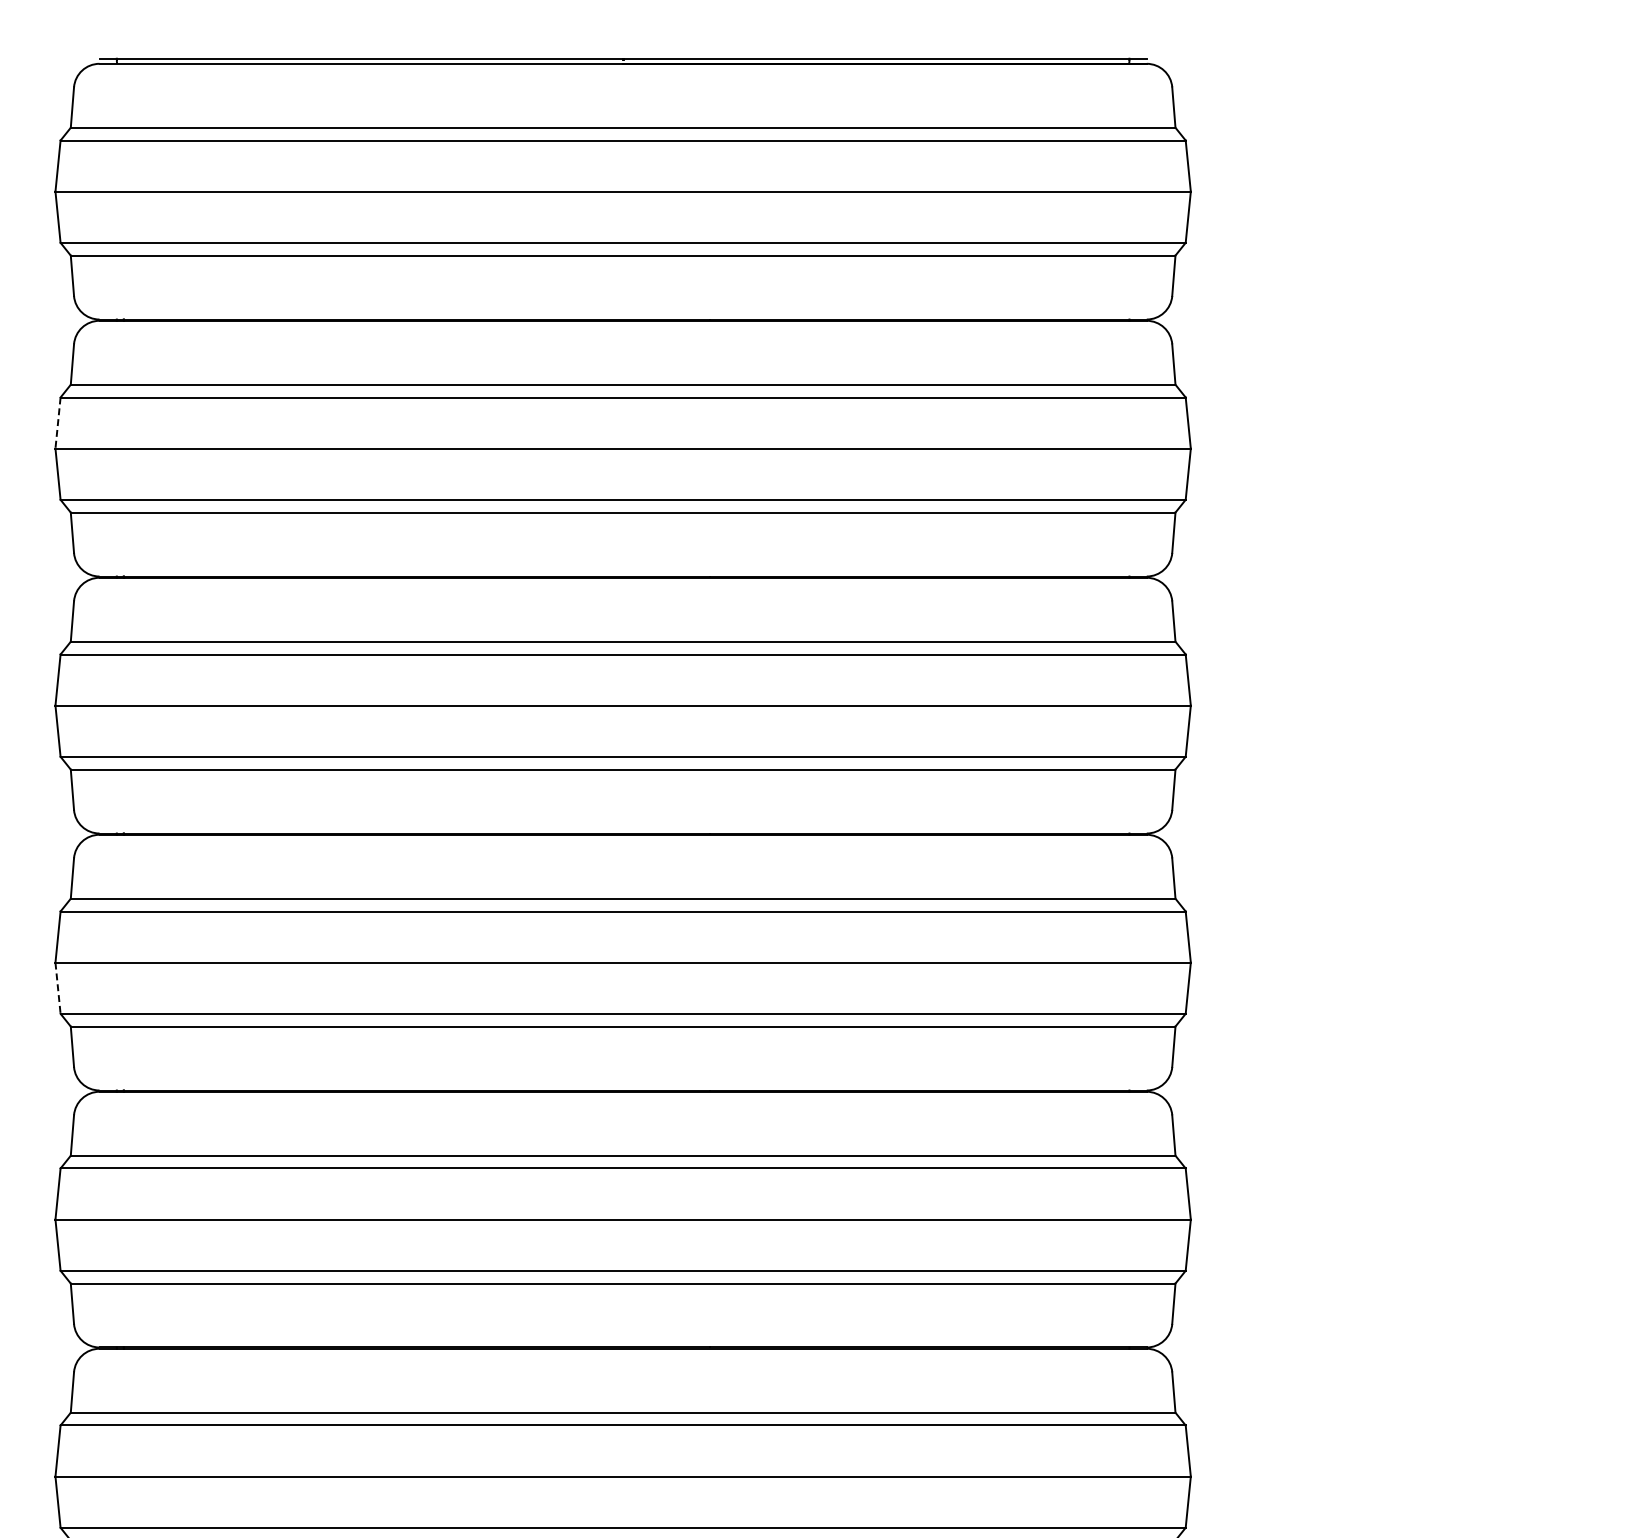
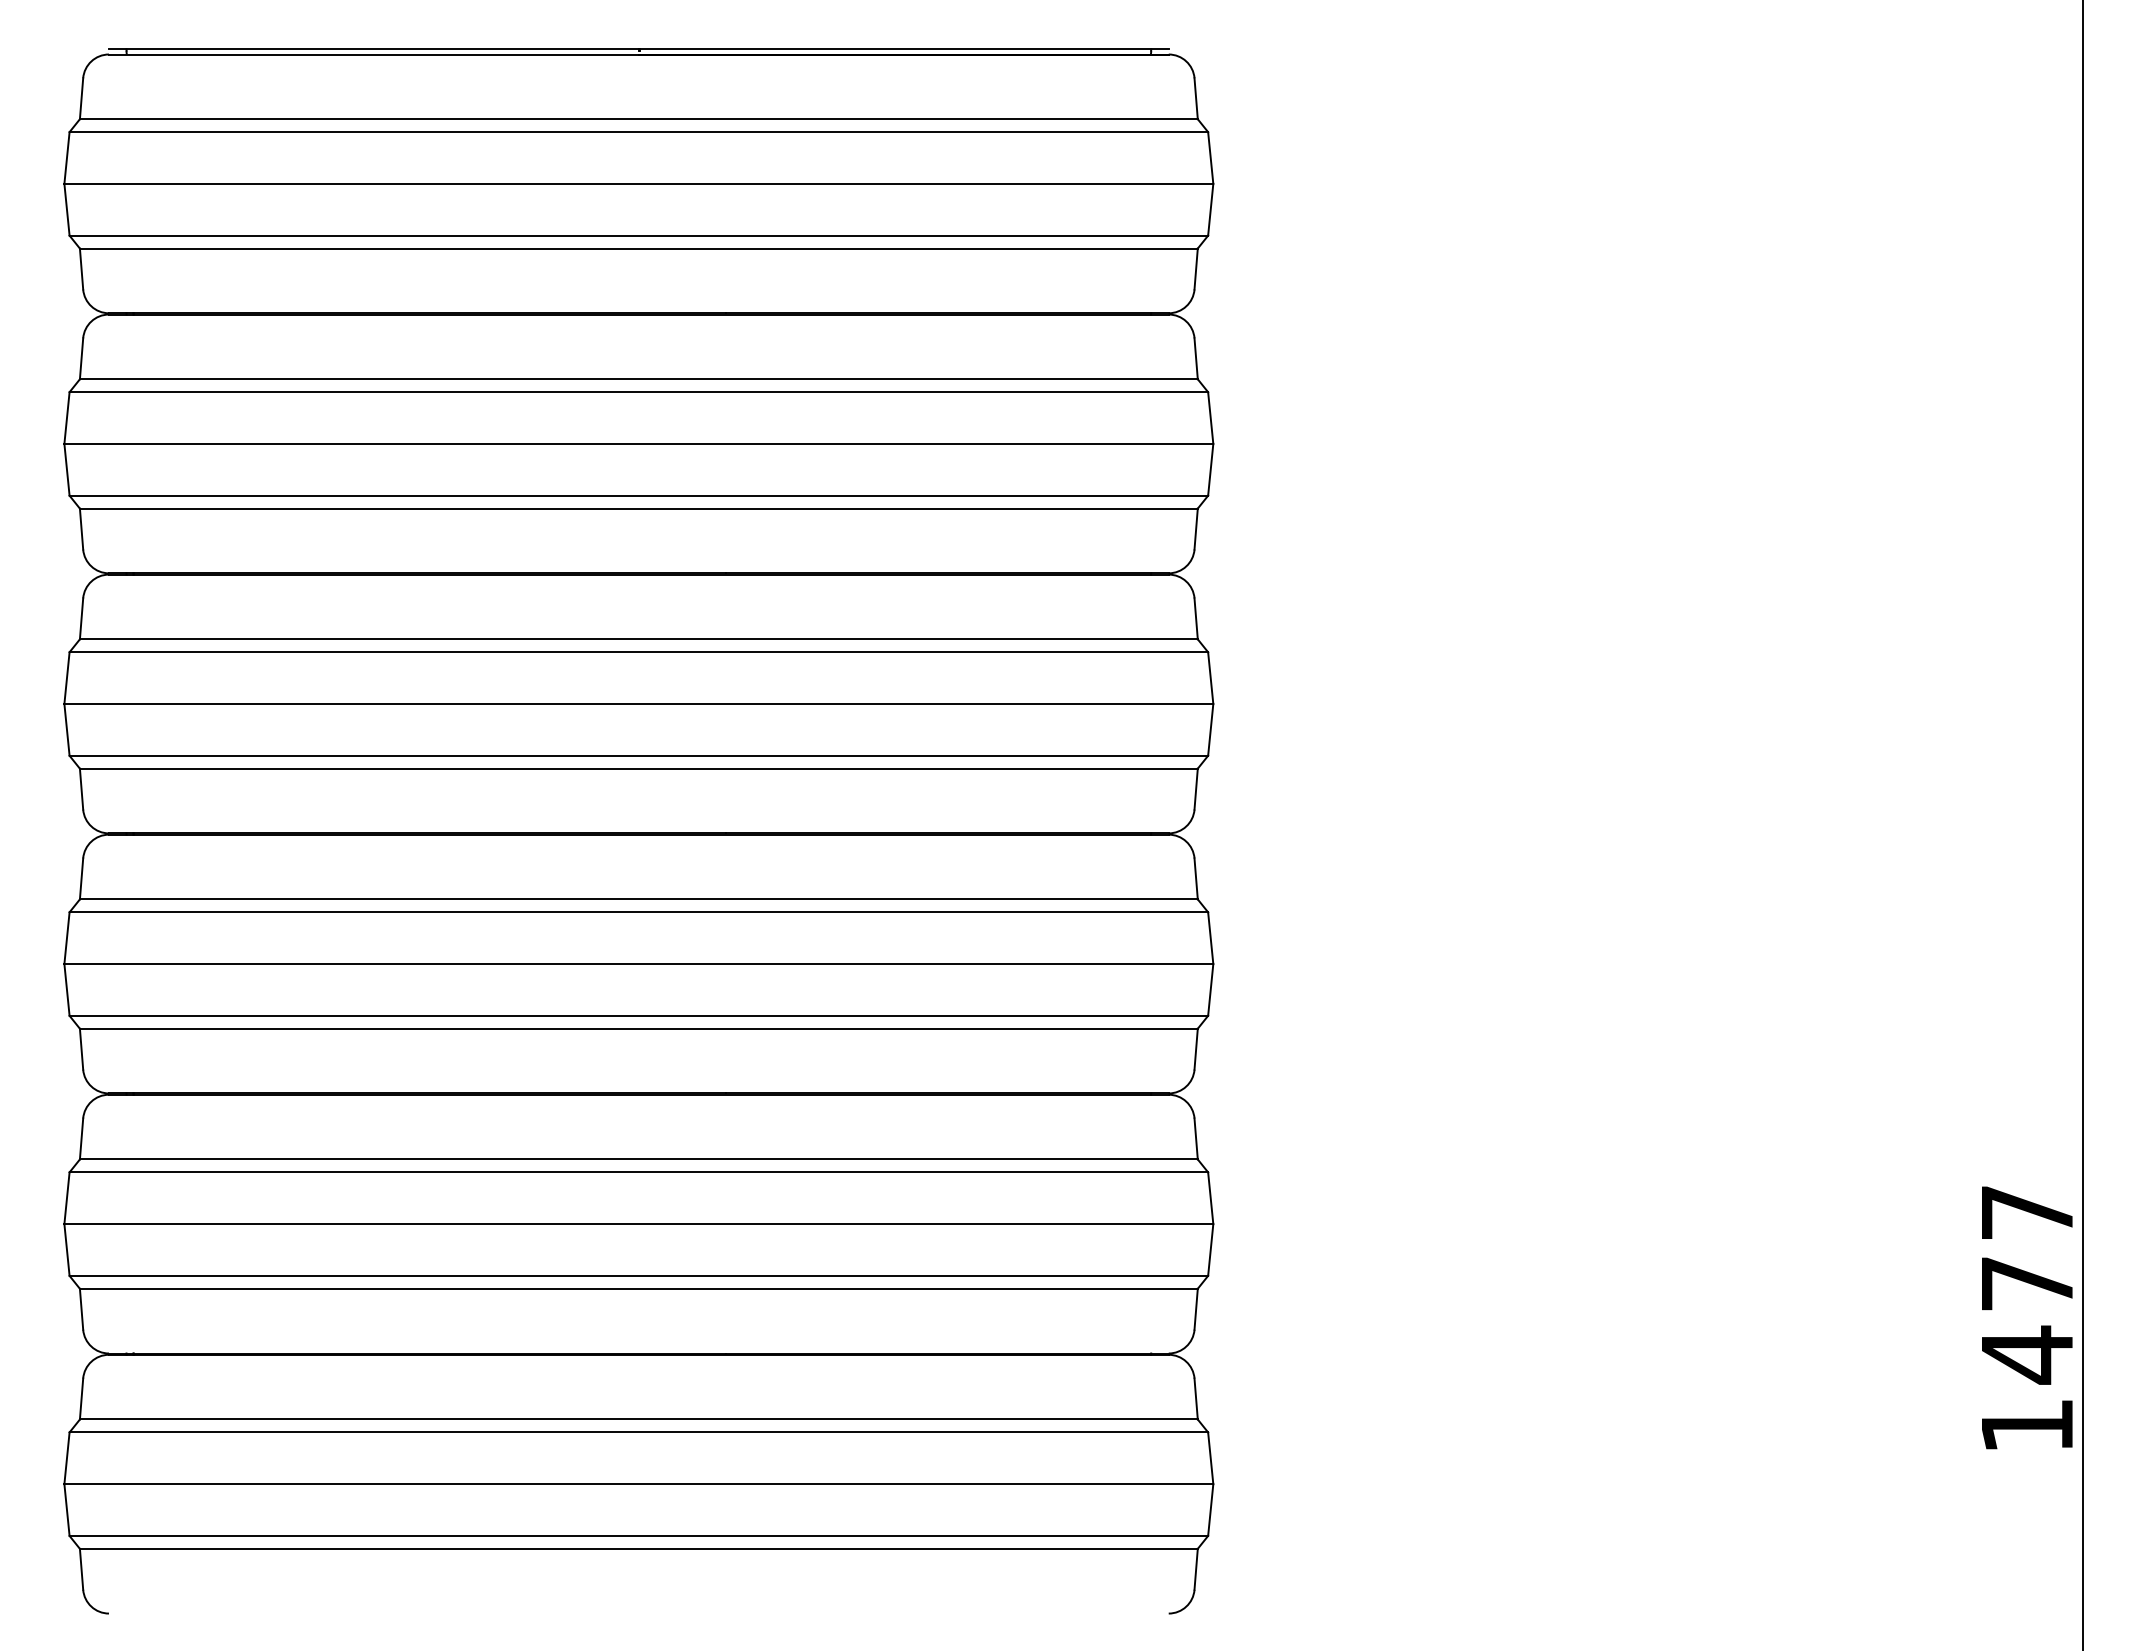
line: (57, 423) -> (66, 418), dashed -> solid
line: (58, 988) -> (67, 990), dashed -> solid

